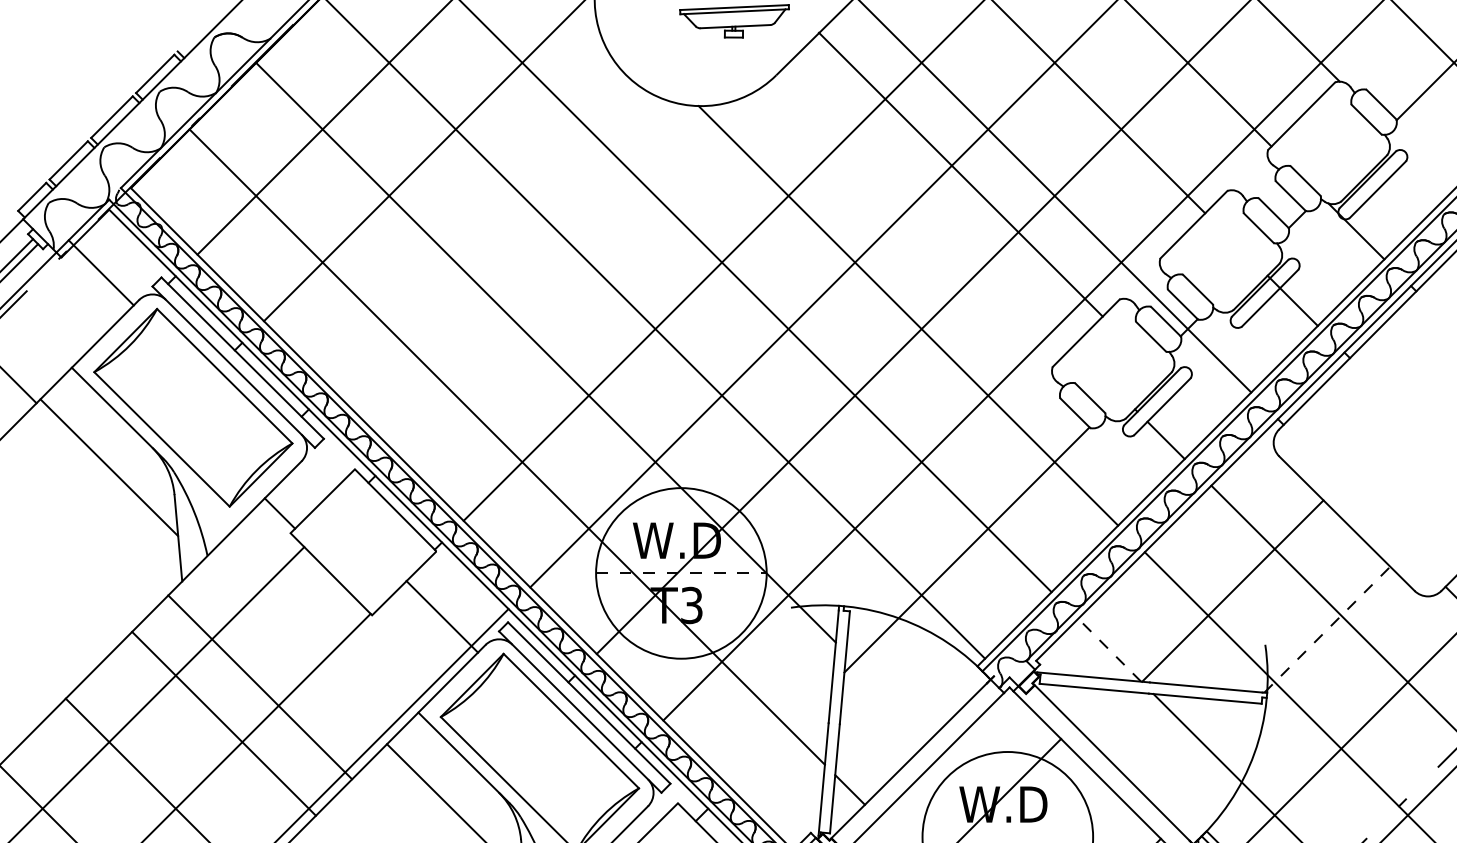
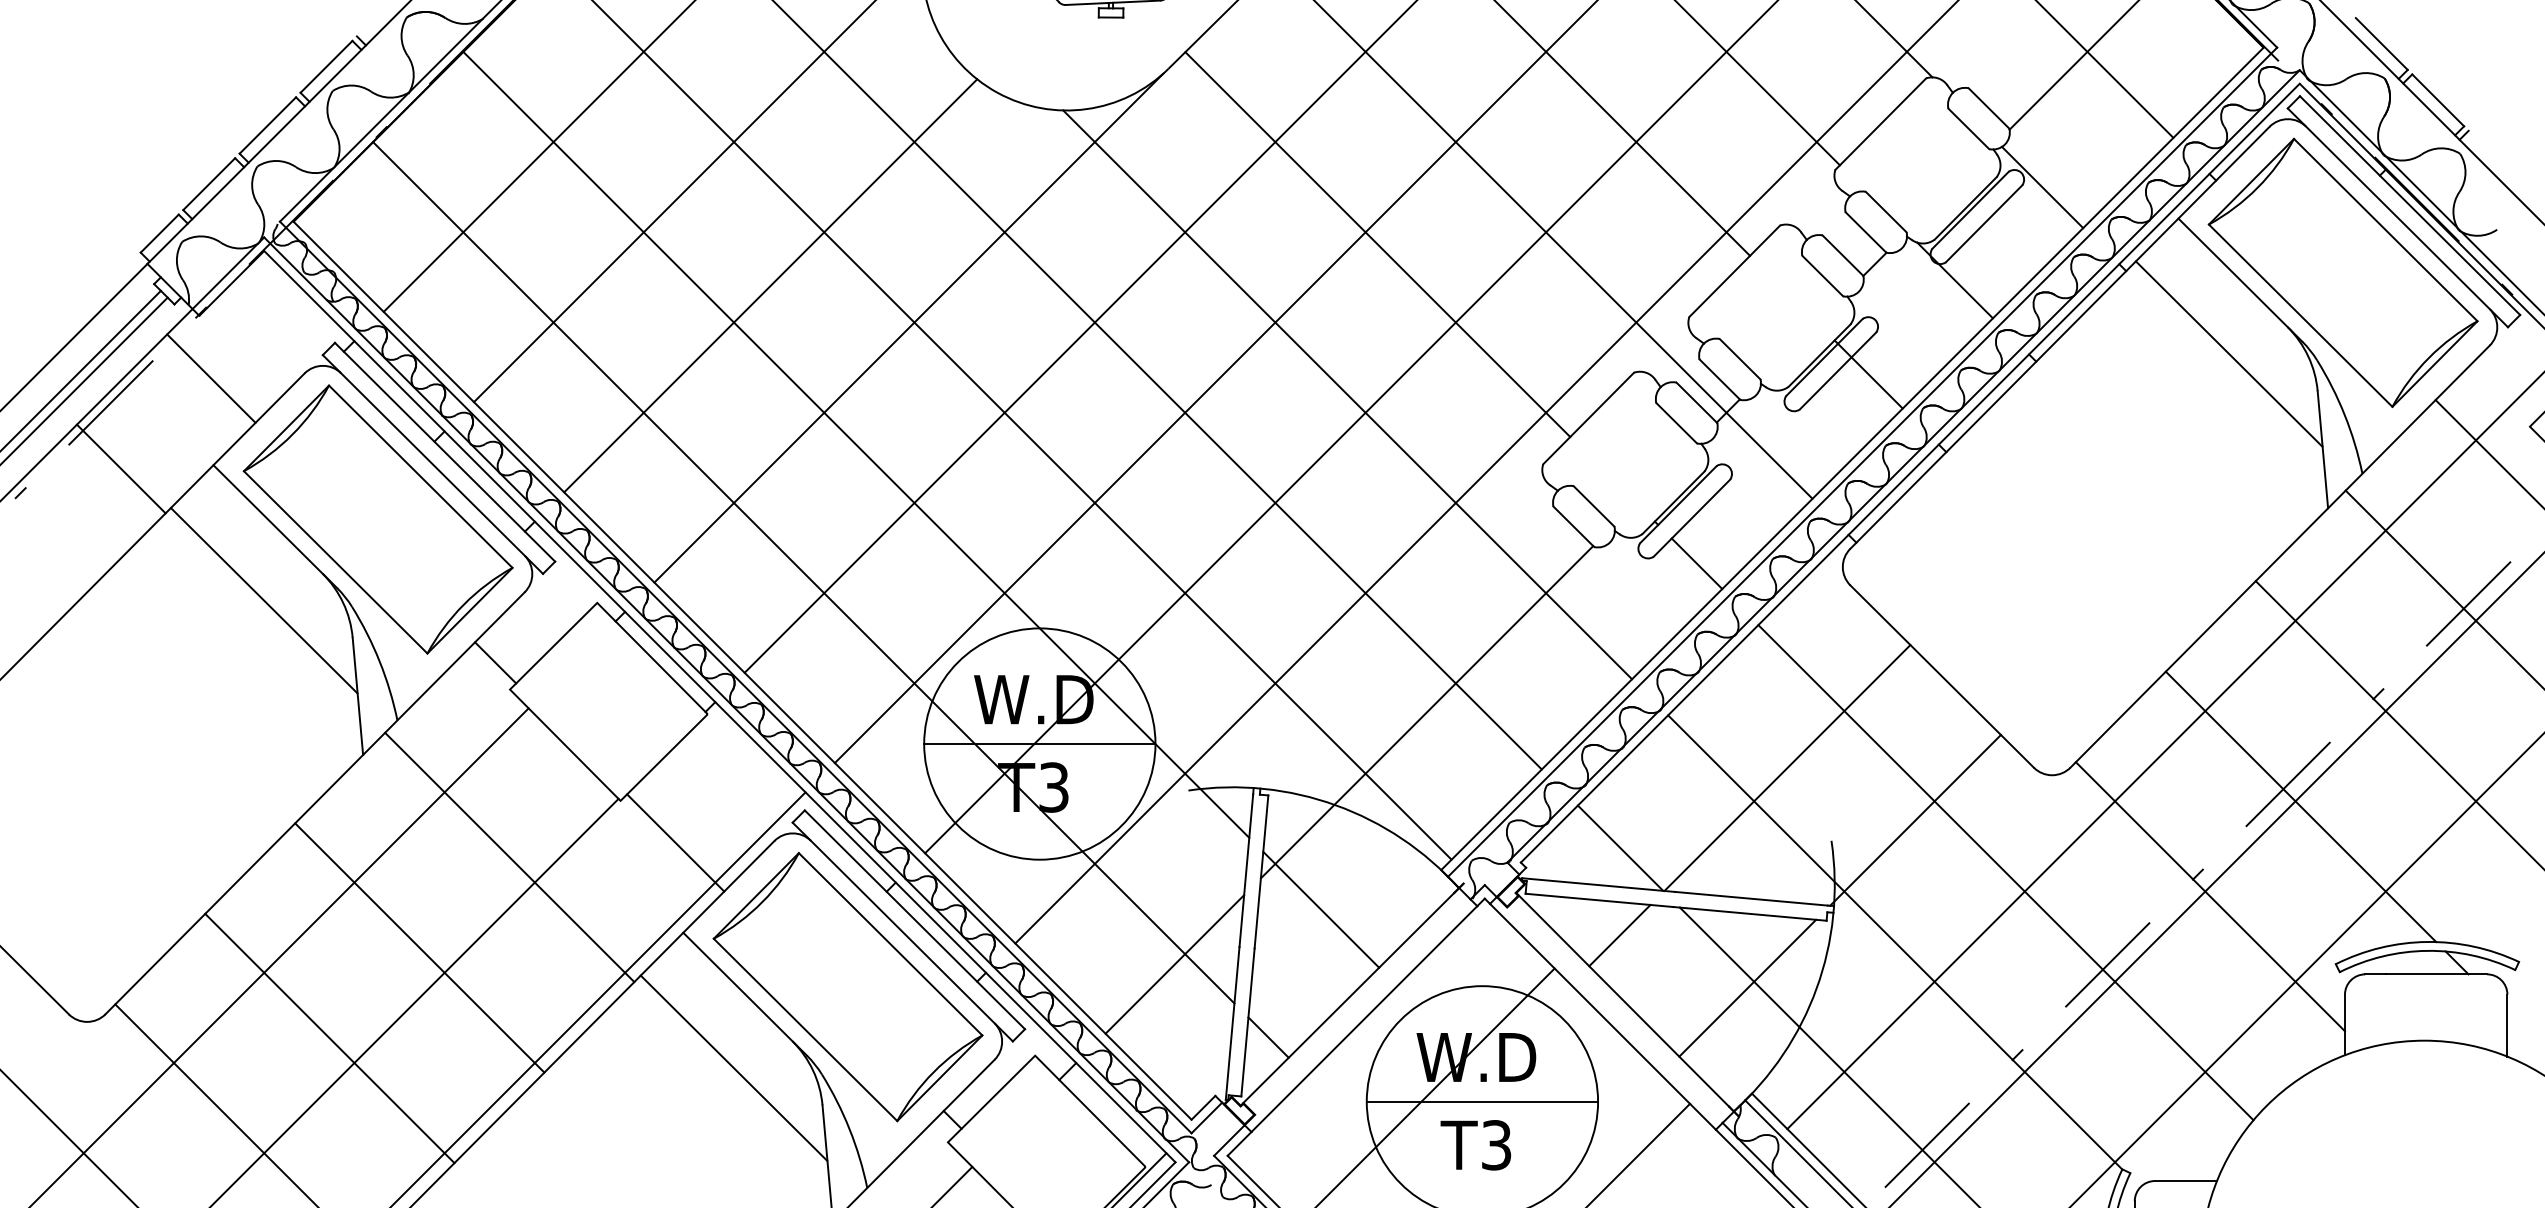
line: (1420, 162) -> (2042, 187), added
line: (960, 174) -> (1377, 244), moved
line: (482, 235) -> (770, 285), added
line: (584, 266) -> (908, 327), added
line: (101, 272) -> (211, 378), moved
line: (681, 573) -> (1039, 744), dashed -> solid
line: (442, 616) -> (675, 842), moved
line: (1327, 629) -> (1915, 820), dashed -> solid
line: (1109, 649) -> (1620, 847), dashed -> solid
line: (259, 687) -> (509, 857), moved
line: (889, 695) -> (1321, 909), added
line: (1108, 714) -> (1619, 935), added
line: (780, 736) -> (1174, 964), added
line: (1203, 752) -> (1747, 987), added
line: (1007, 837) -> (1482, 1101), added

